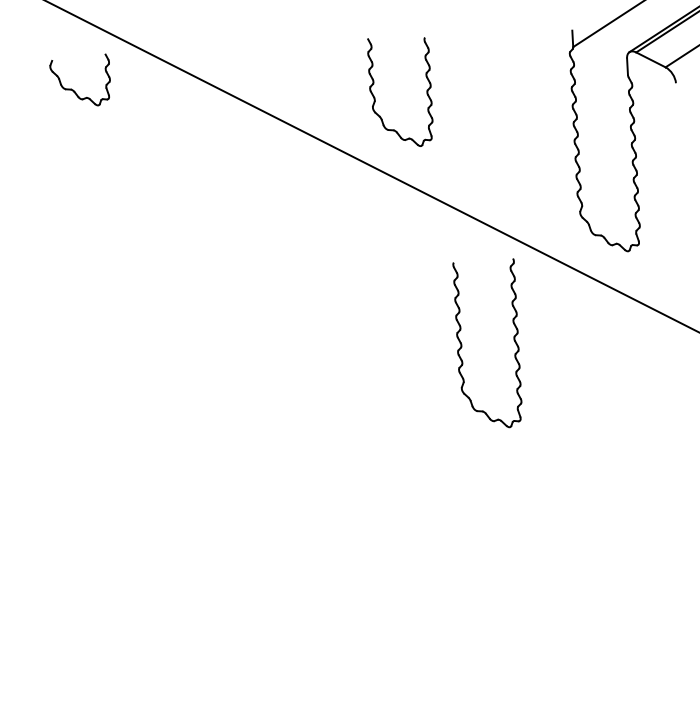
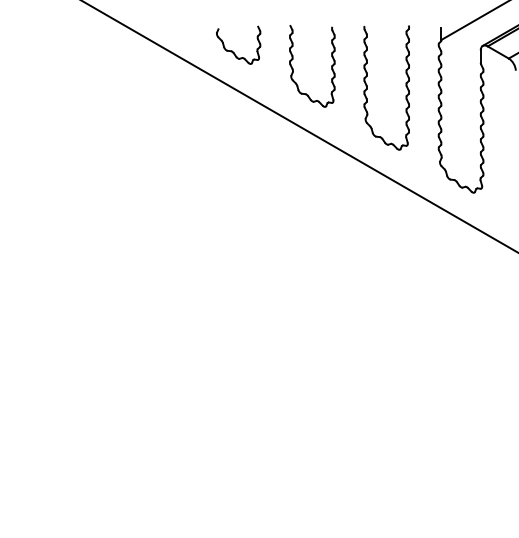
part: (72, 88) -> (232, 50), moved
part: (462, 345) -> (367, 87), moved

